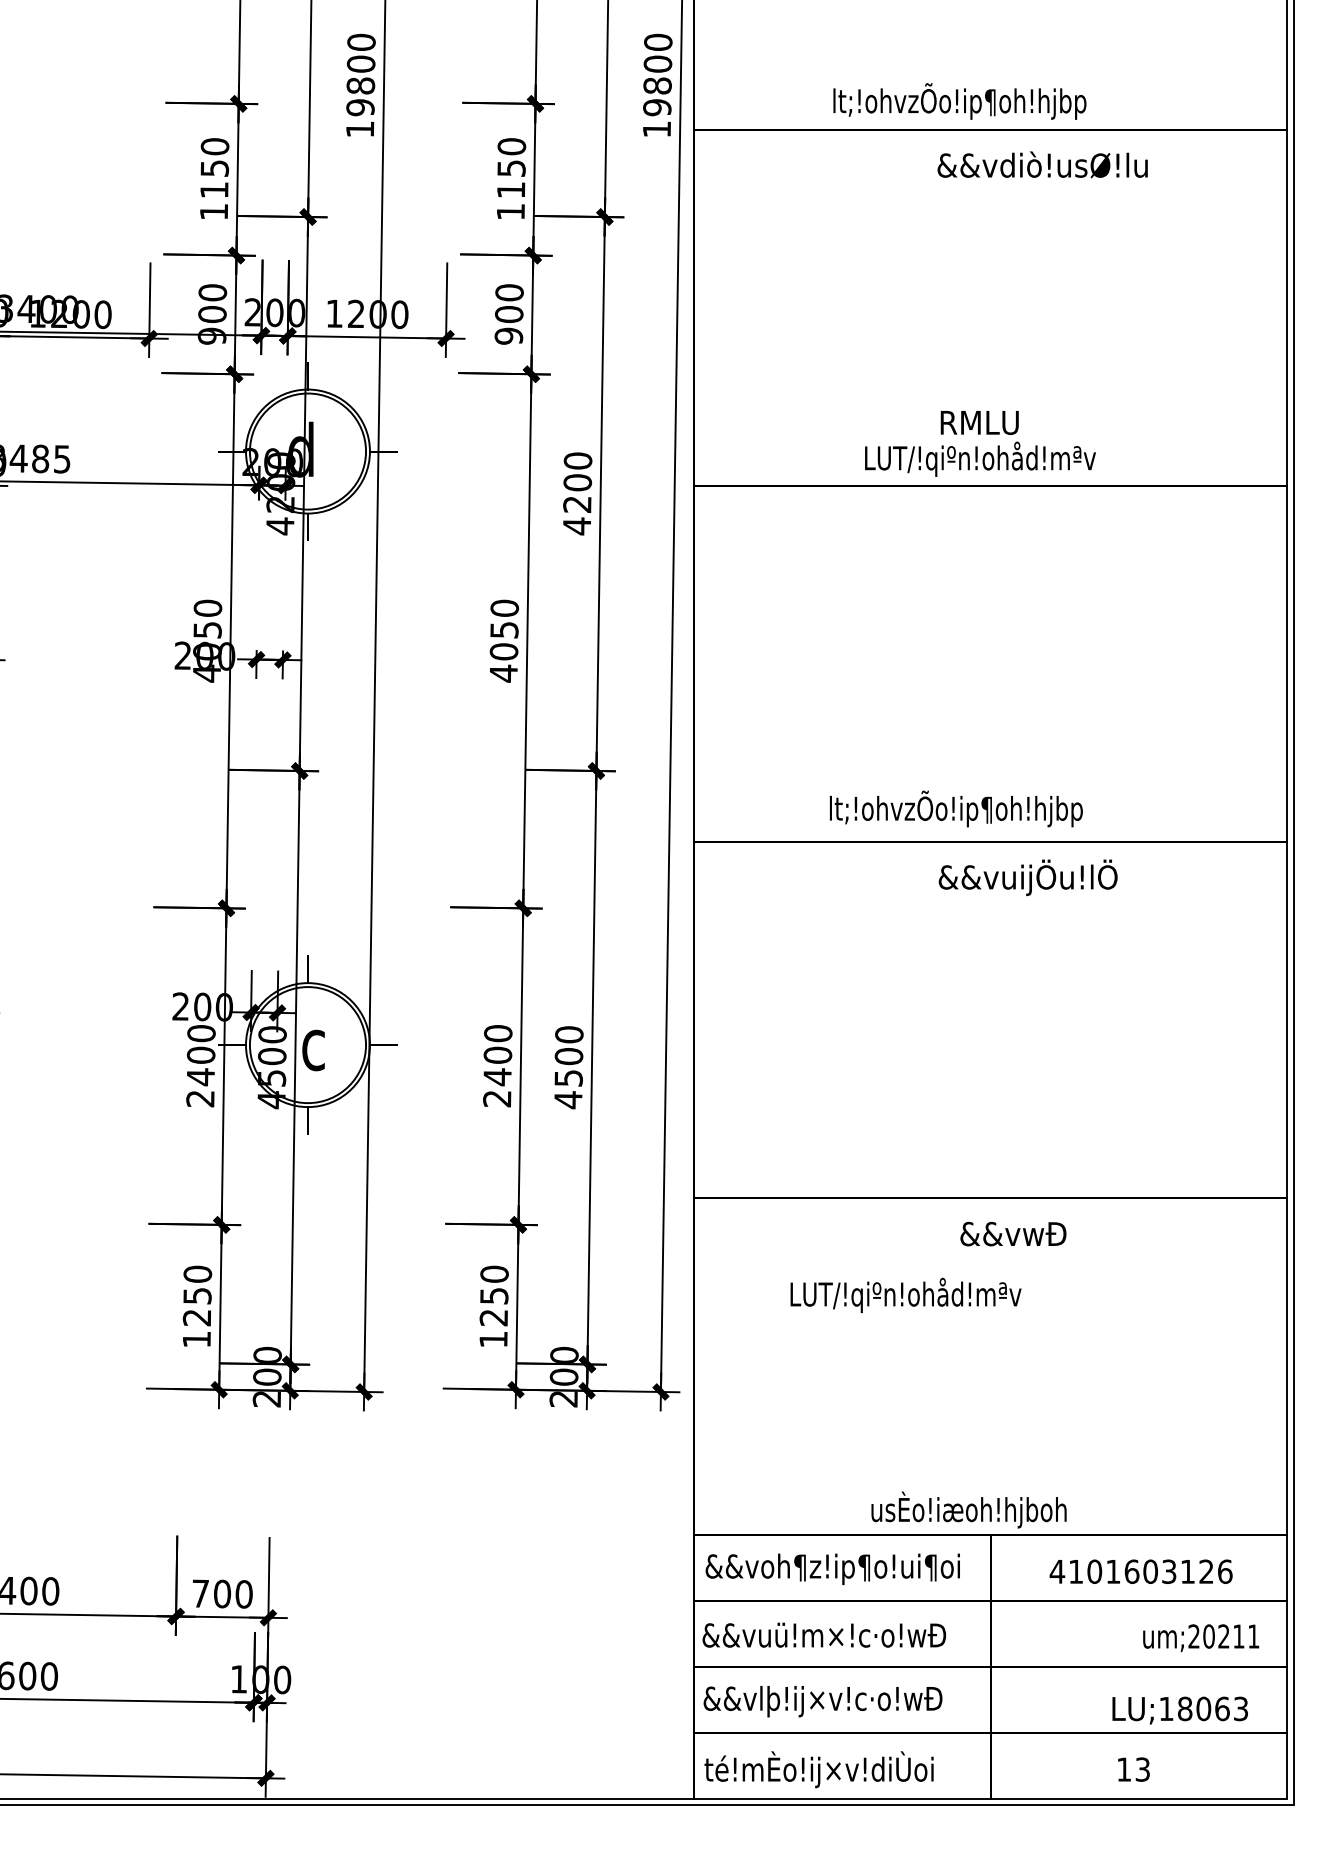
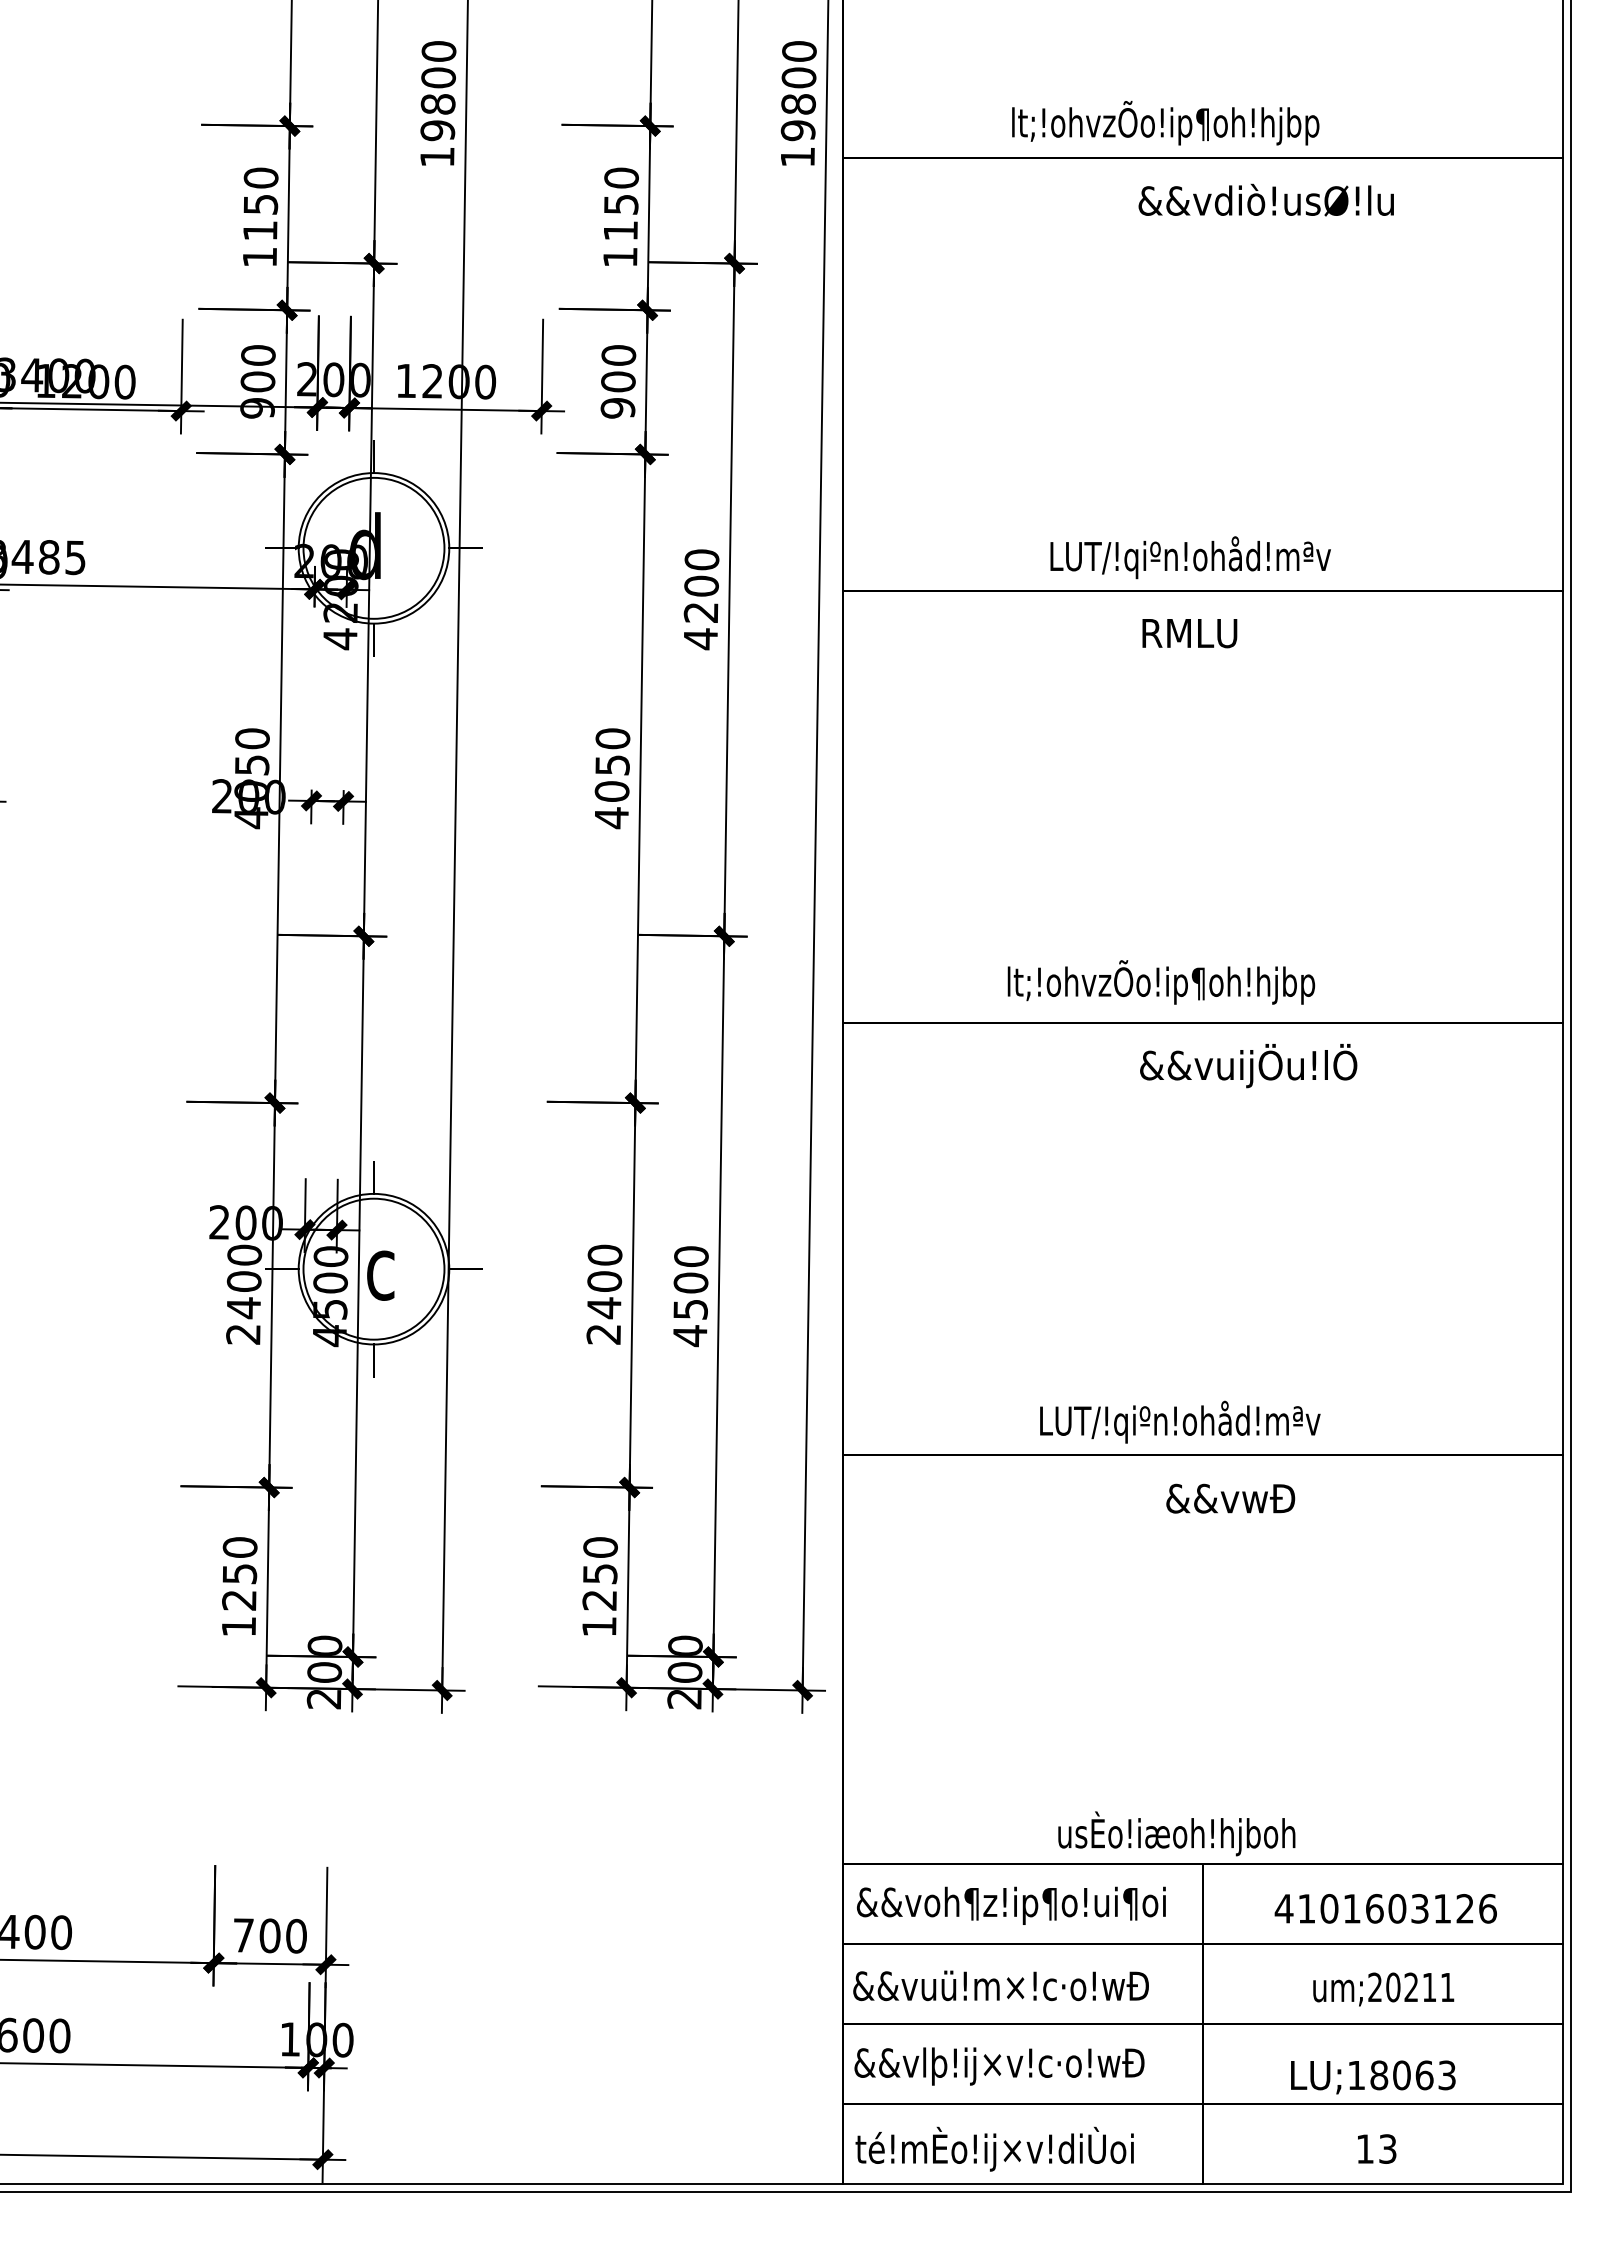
text: (979, 422) -> (1189, 633), moved
text: (906, 1294) -> (1180, 1421), moved
text: (1200, 1638) -> (1383, 1989), moved
text: (1180, 1710) -> (1373, 2077), moved

